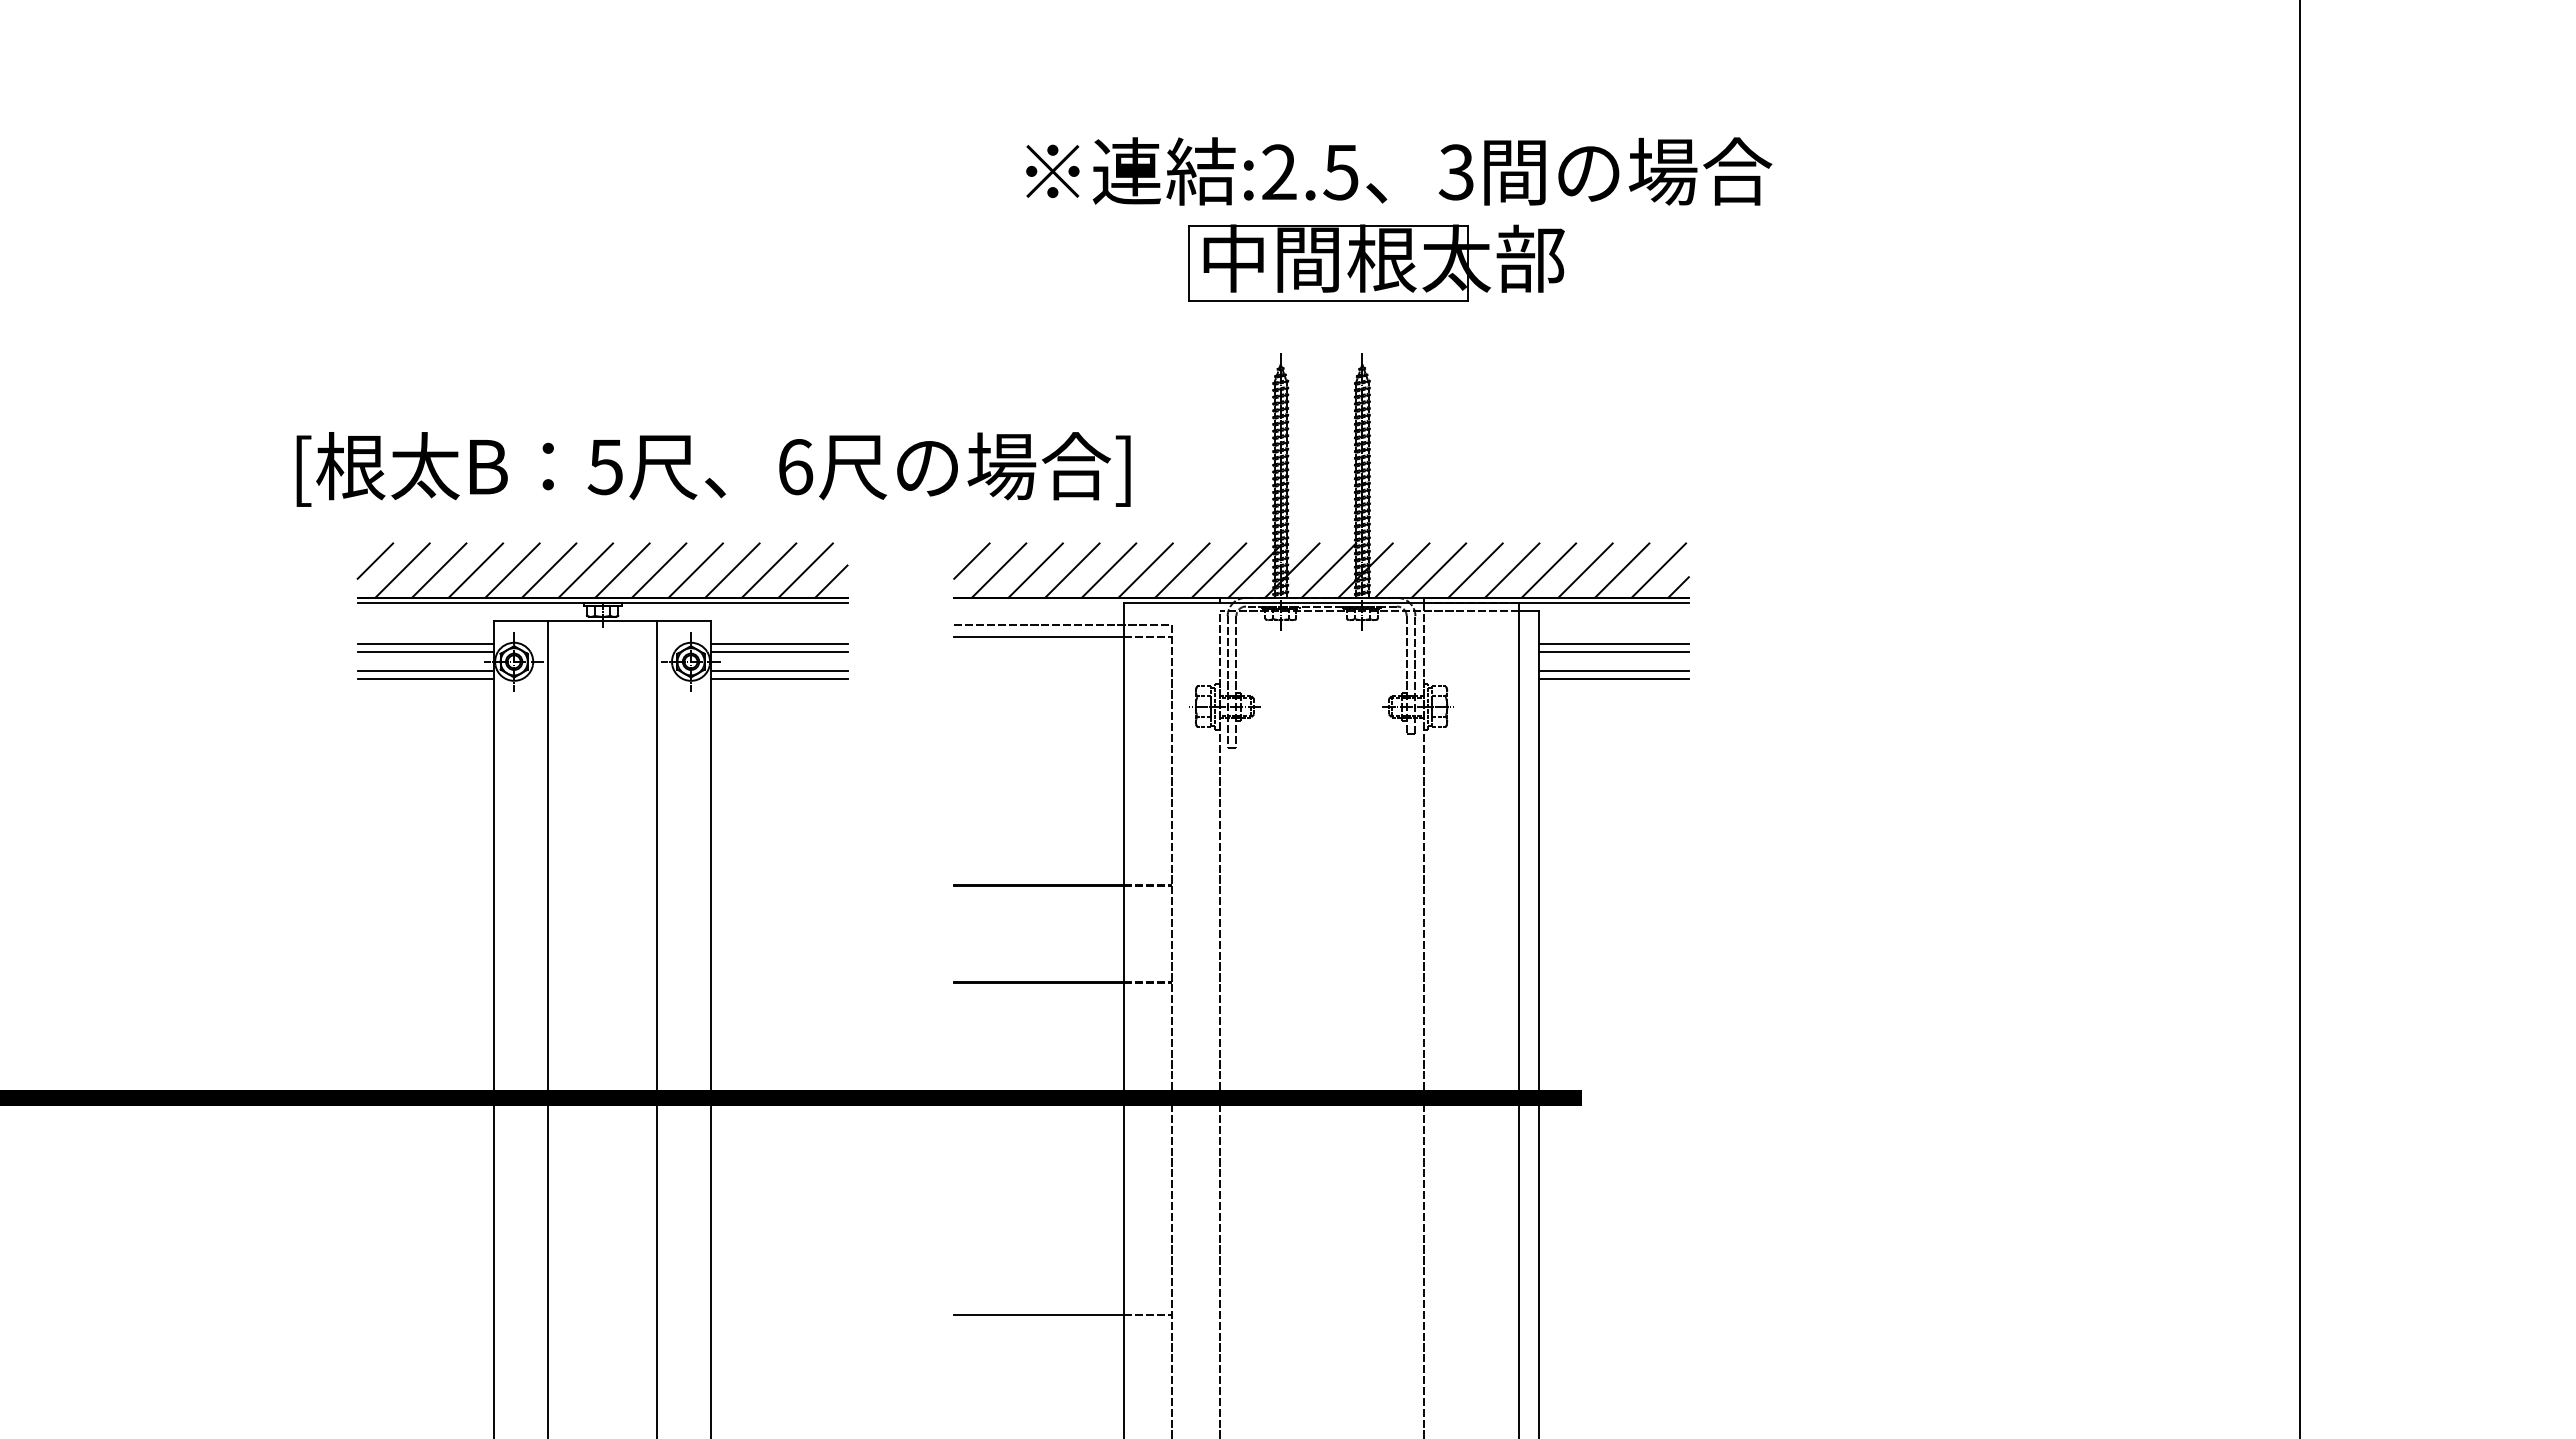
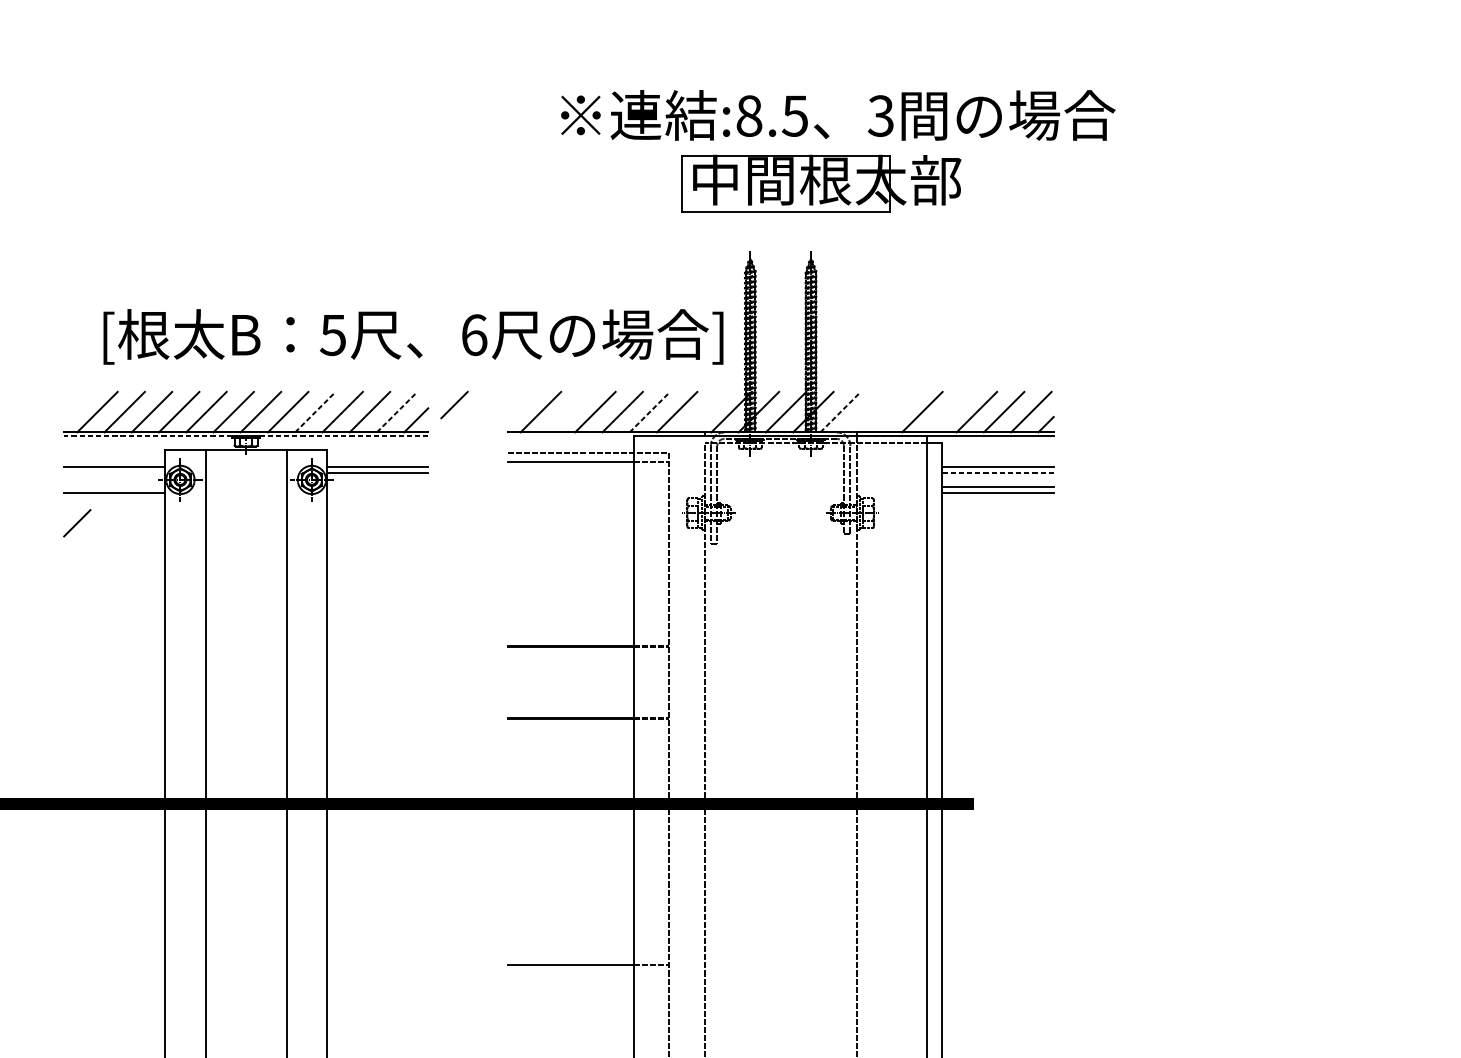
text: (1279, 172) -> (749, 116), :2.5 -> :8.5
text: (713, 469) -> (413, 336), moved
line: (375, 560) -> (77, 522), moved
line: (971, 560) -> (454, 404), moved
line: (696, 570) -> (315, 412), solid -> dashed
line: (806, 570) -> (397, 412), solid -> dashed
line: (1035, 570) -> (568, 412), removed
line: (1146, 570) -> (650, 412), solid -> dashed
line: (1218, 570) -> (704, 412), removed
line: (1402, 570) -> (840, 412), solid -> dashed
line: (1438, 570) -> (867, 412), removed
line: (1475, 570) -> (895, 412), removed
line: (1548, 570) -> (949, 412), removed
line: (602, 603) -> (246, 436), solid -> dashed
line: (425, 652) -> (114, 473), removed
line: (1614, 652) -> (998, 473), solid -> dashed
line: (425, 671) -> (114, 487), removed
line: (779, 671) -> (377, 487), removed
line: (779, 679) -> (377, 493), removed

